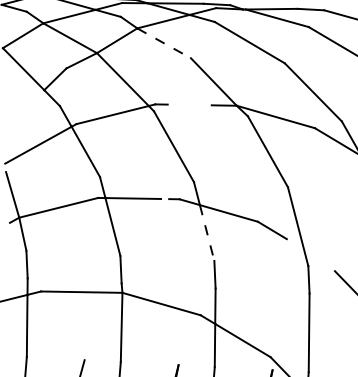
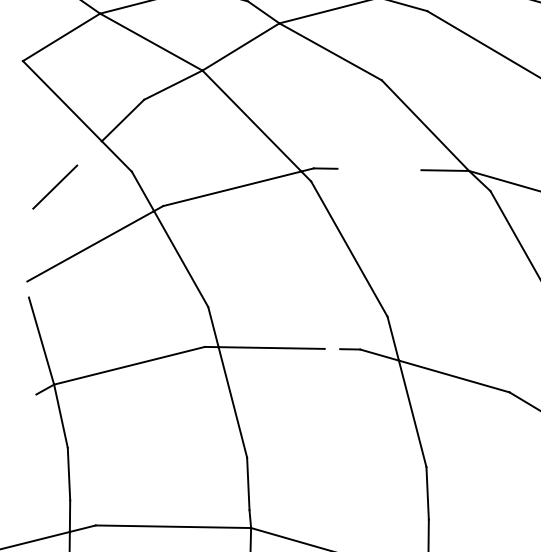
line: (164, 43) -> (331, 52), dashed -> solid
line: (19, 113) -> (54, 185), added
line: (207, 233) -> (413, 414), dashed -> solid

